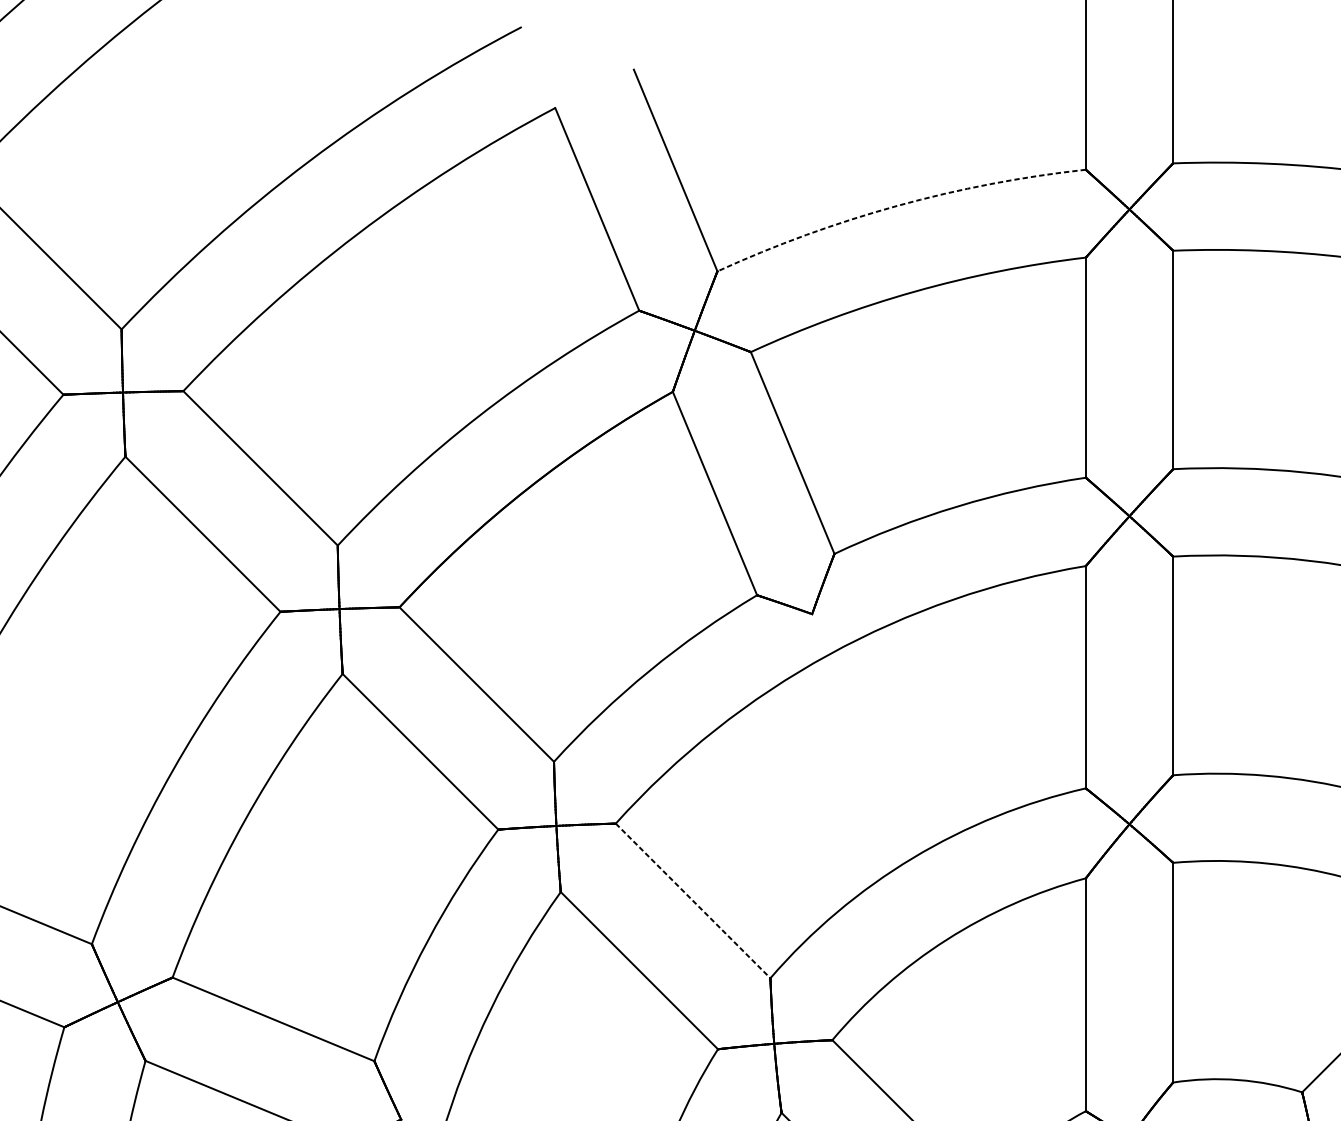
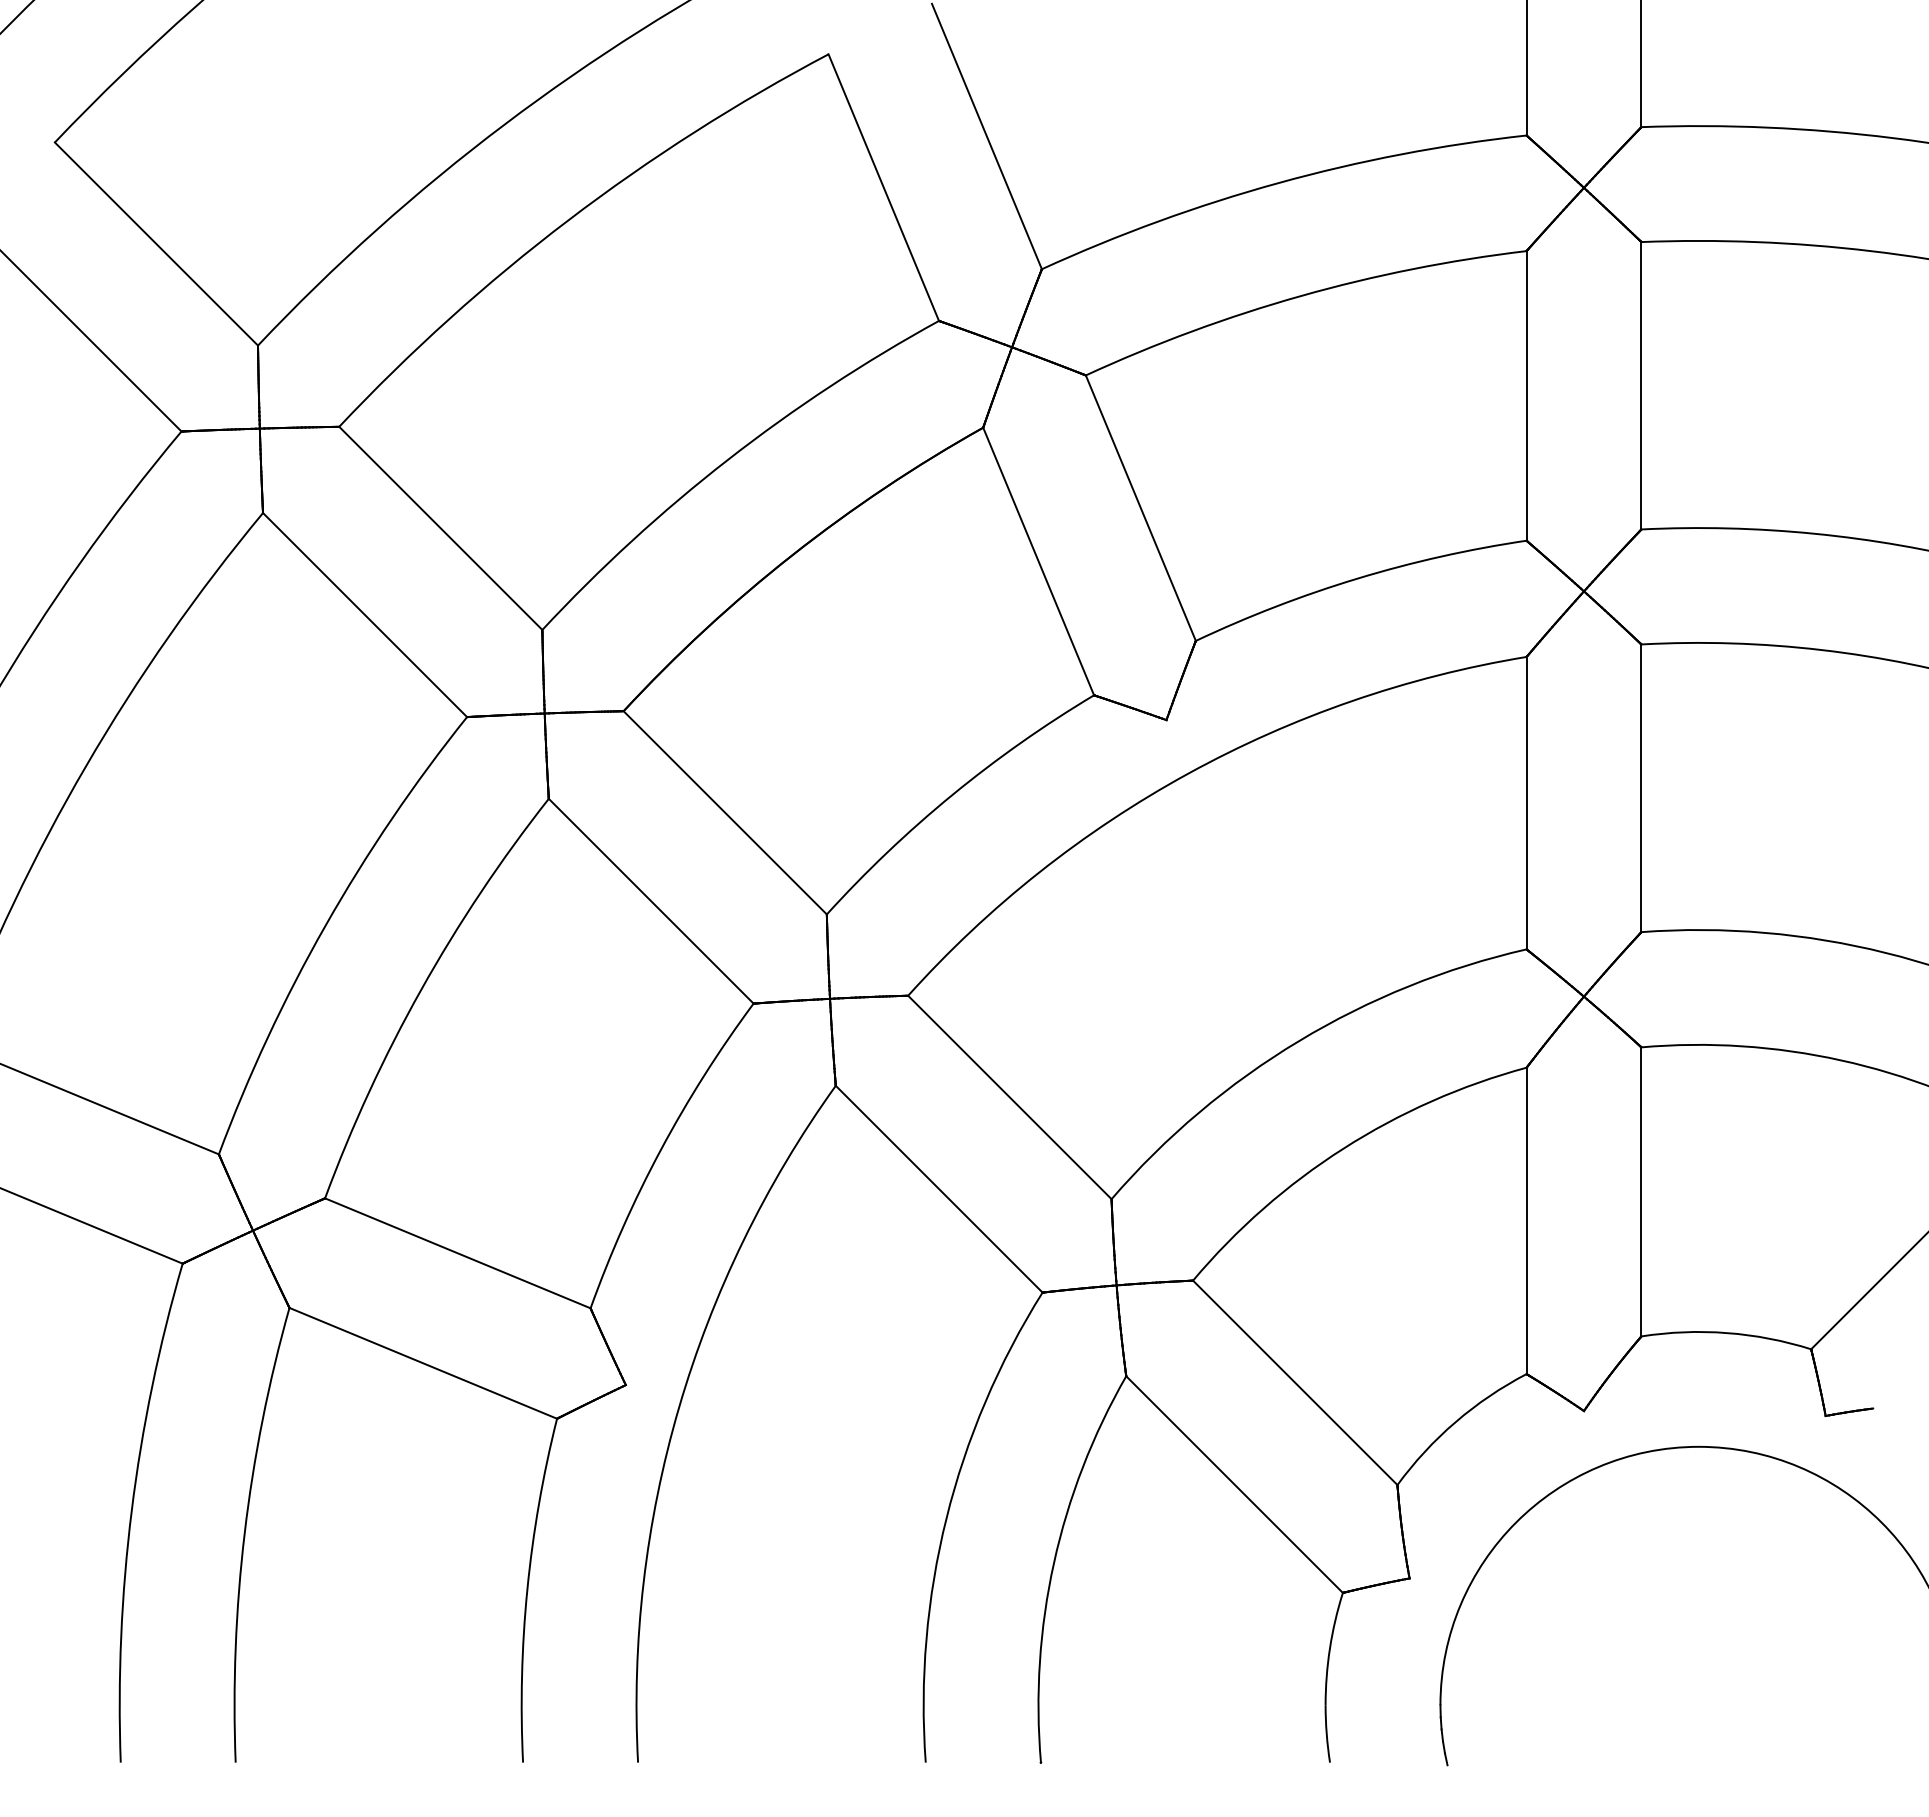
arc: (897, 205) -> (1278, 182), dashed -> solid
line: (692, 900) -> (1009, 1097), dashed -> solid

